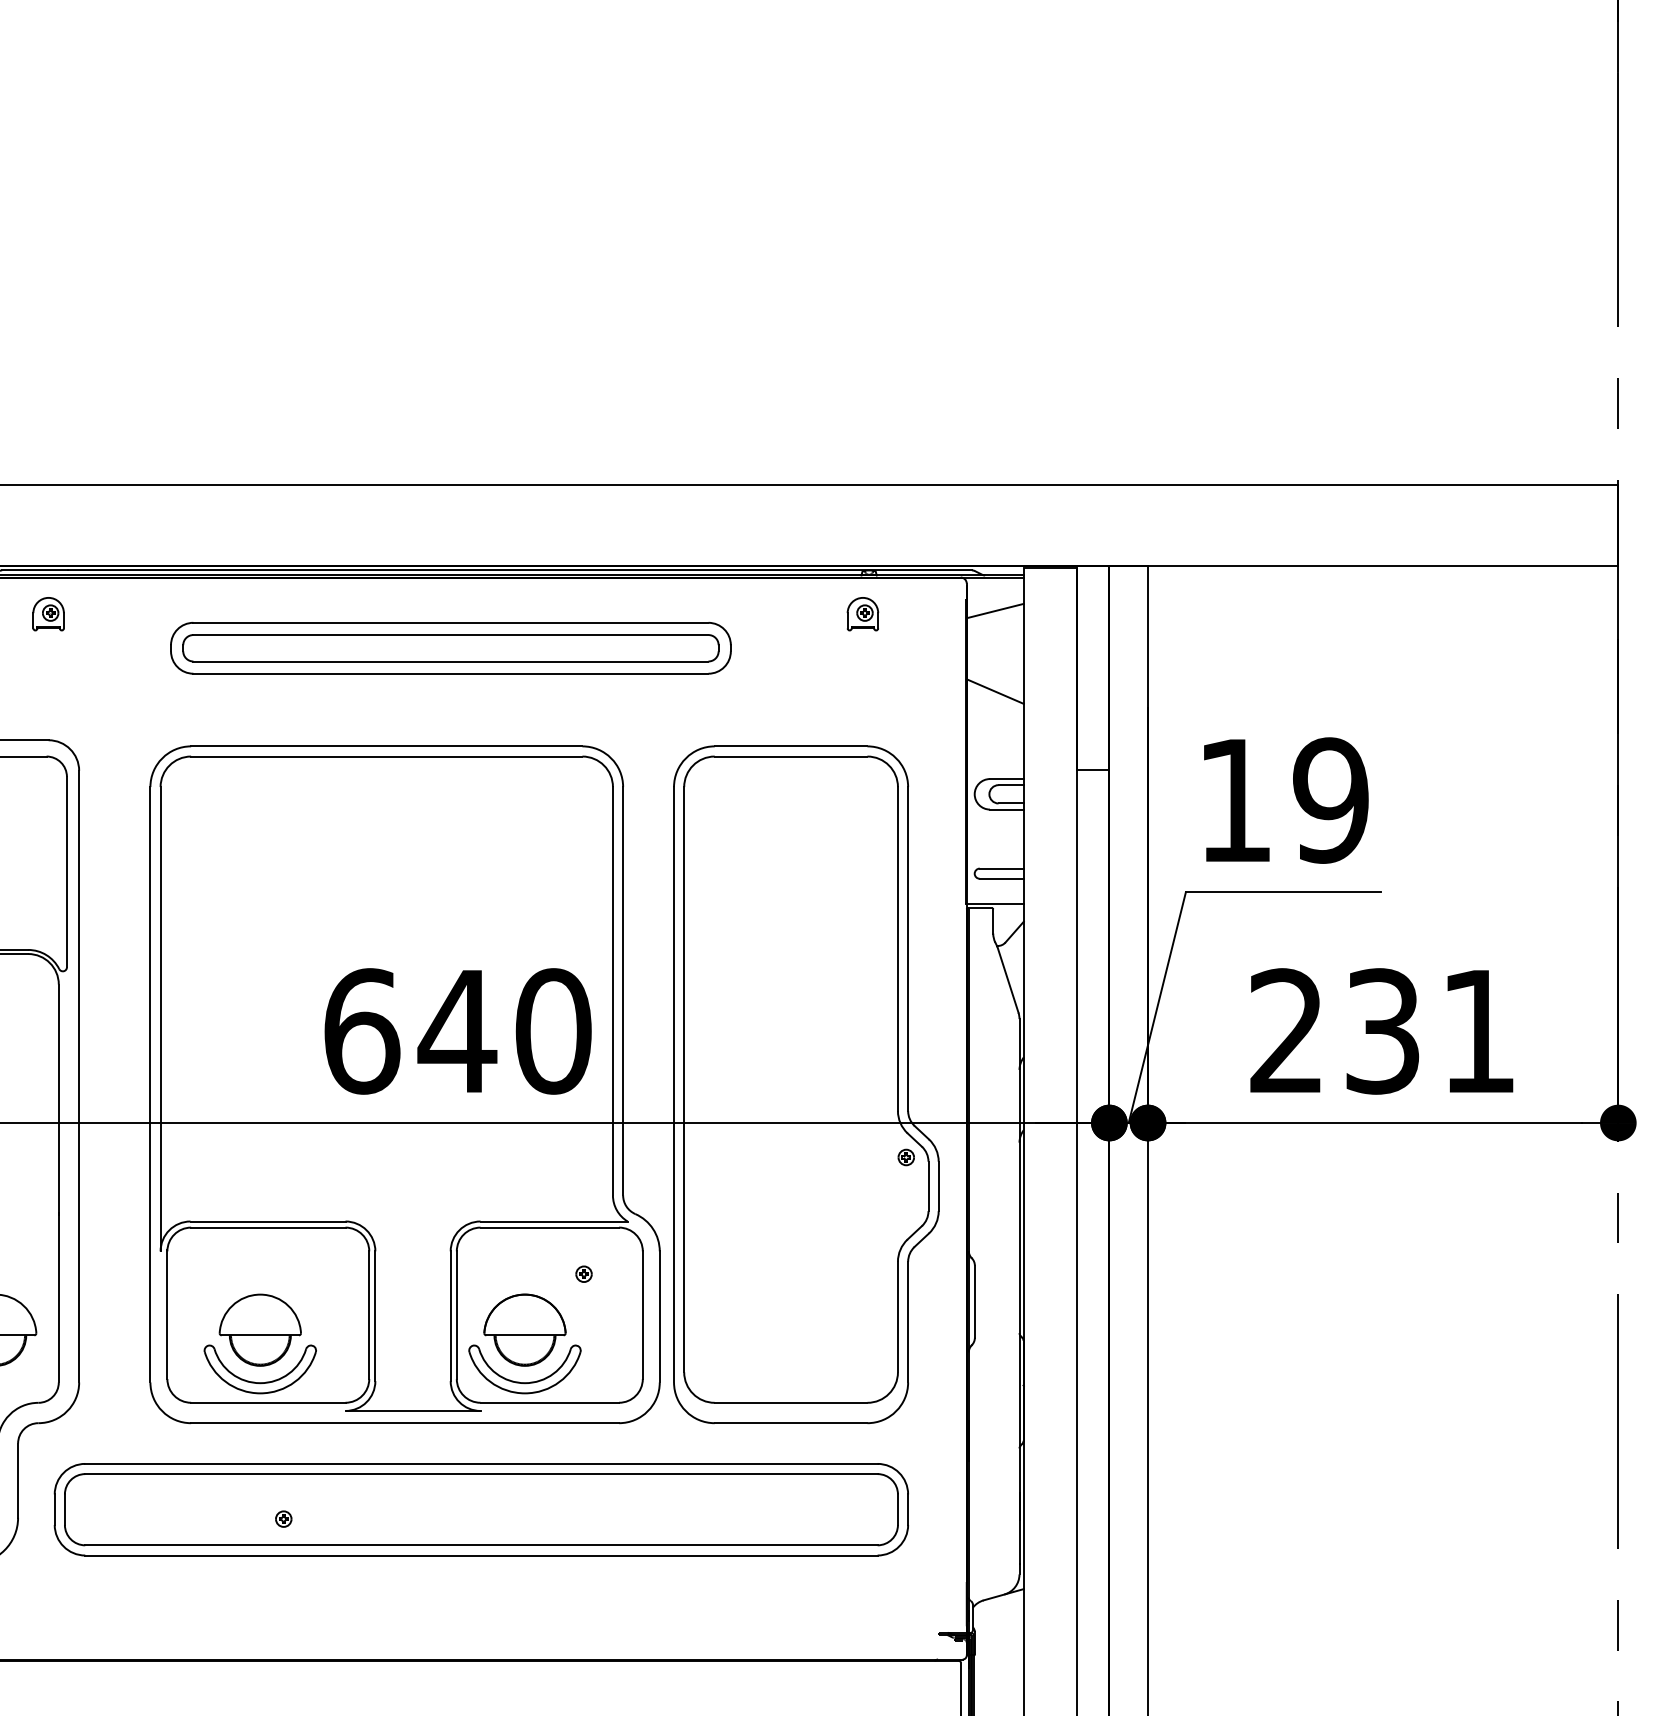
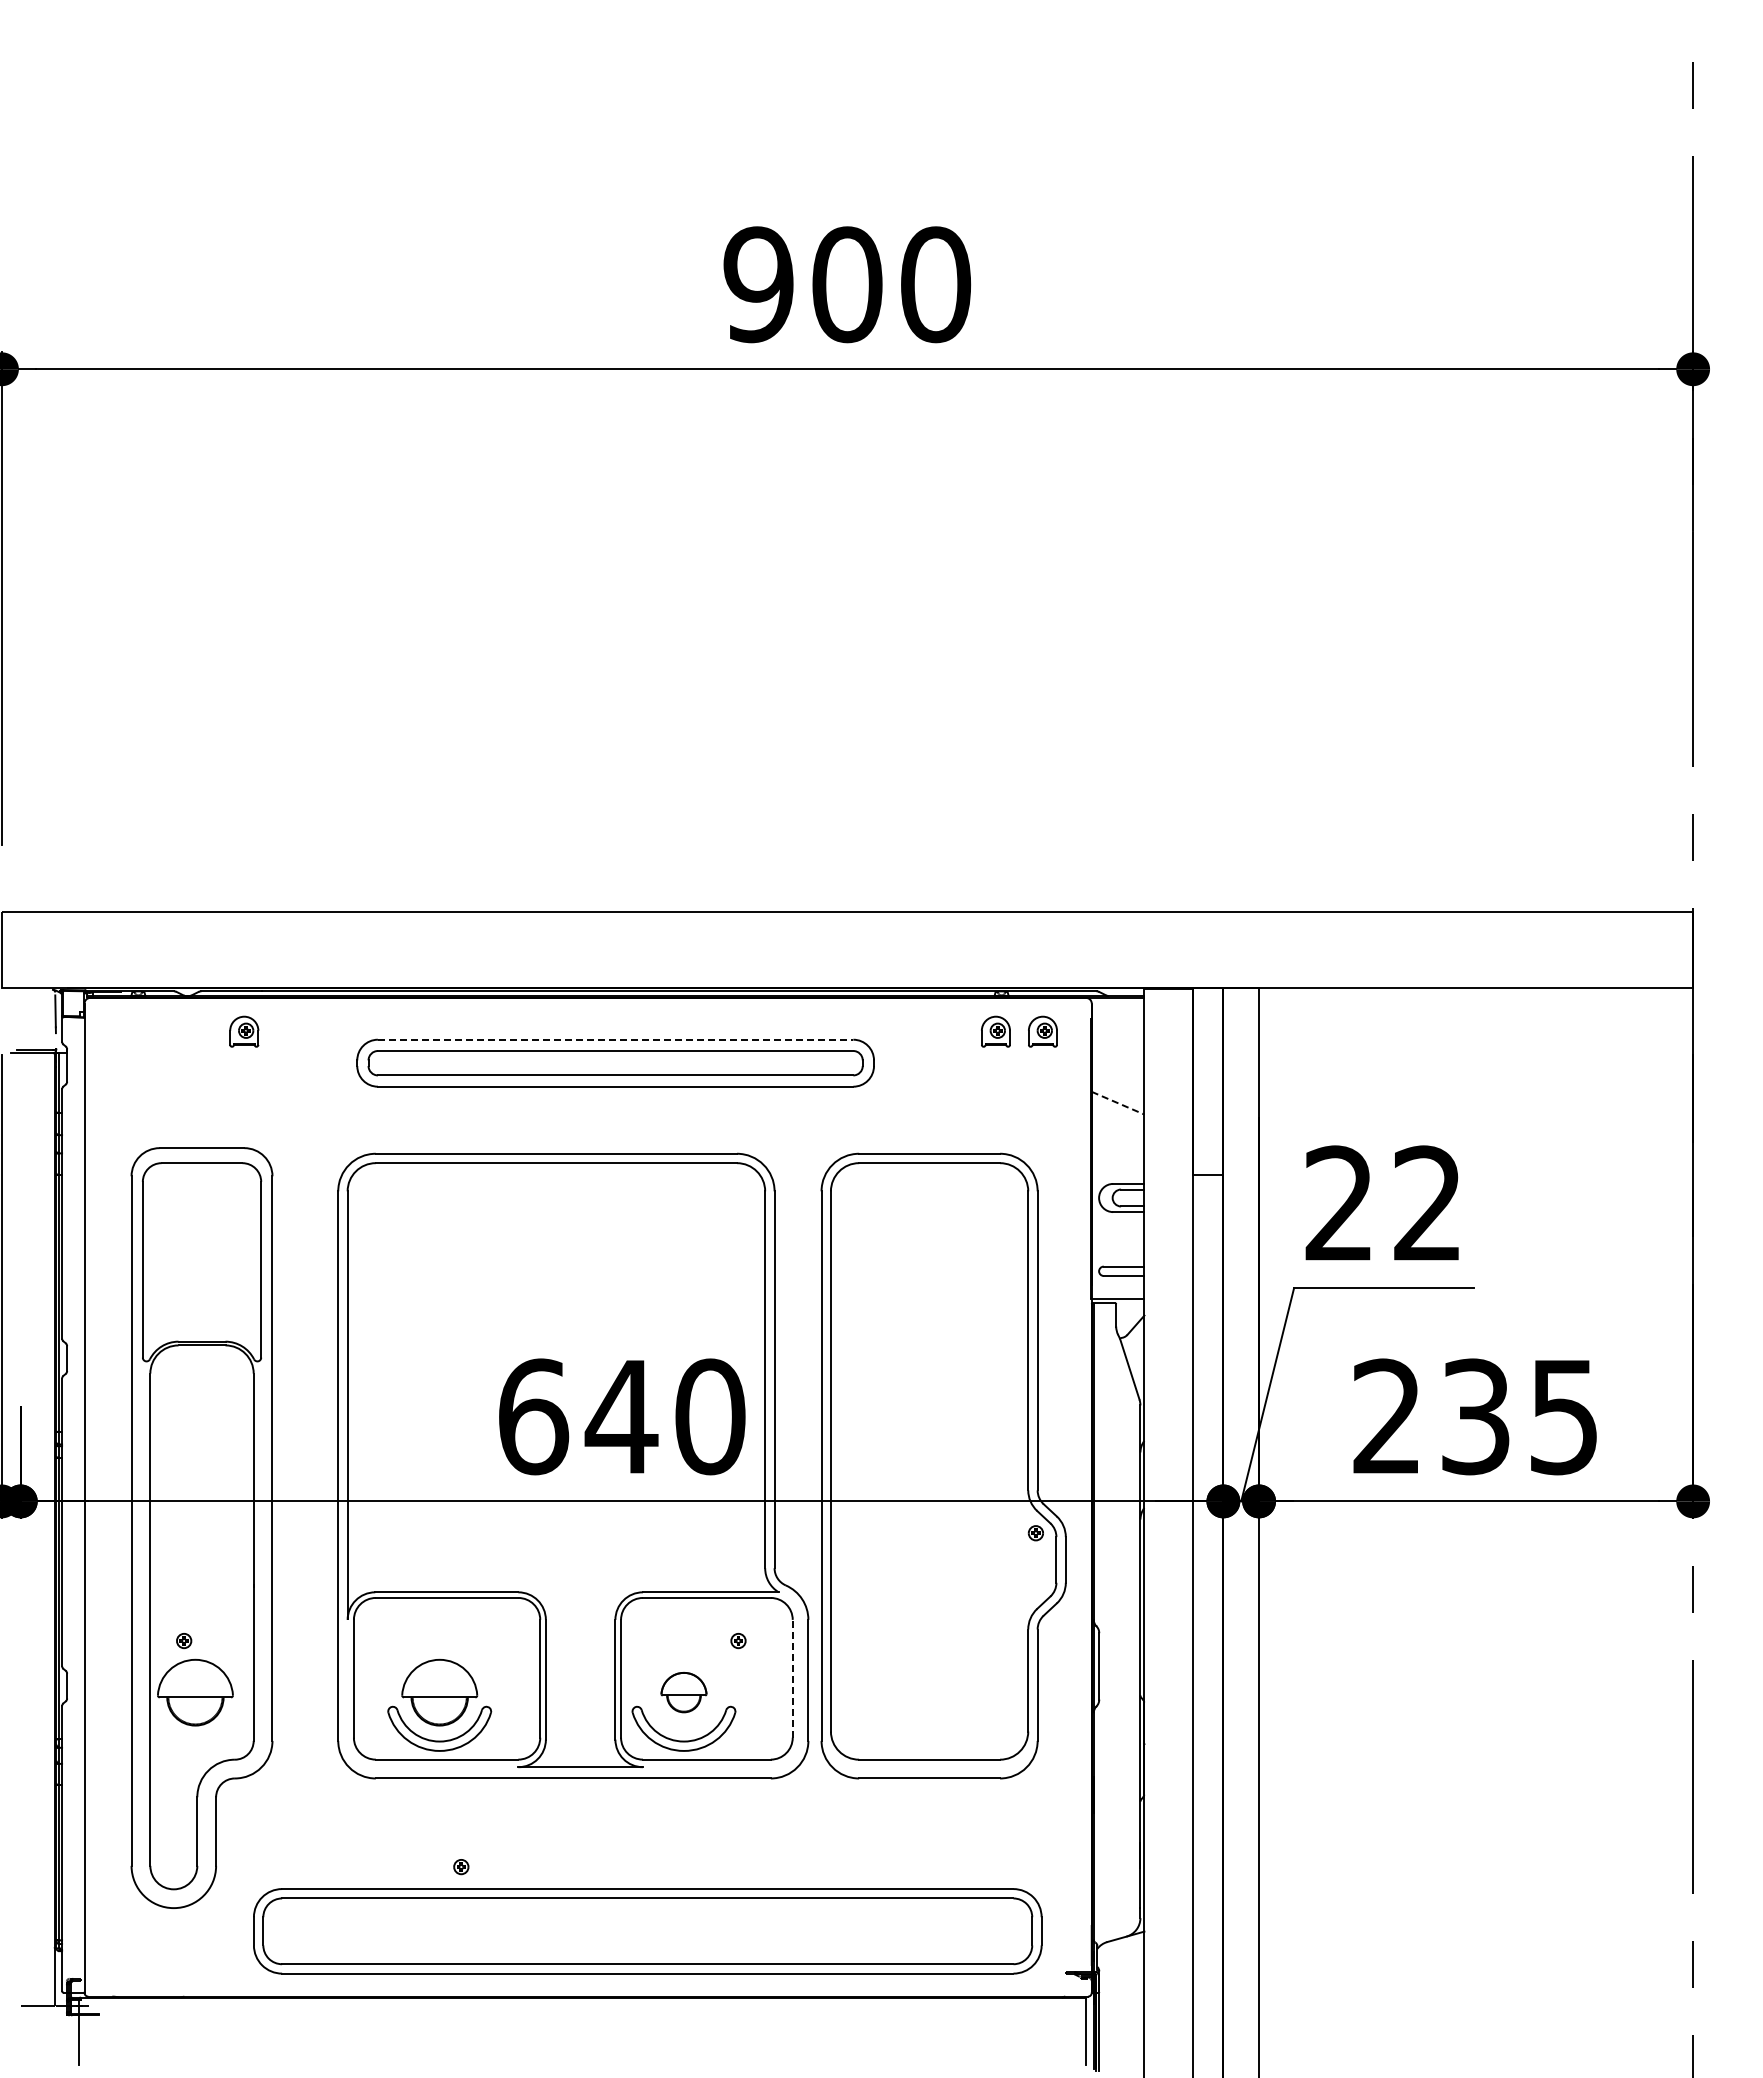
line: (994, 610) -> (1117, 1028), removed
part: (913, 613) -> (1042, 1031), added
line: (450, 622) -> (615, 1039), solid -> dashed
line: (995, 691) -> (1118, 1103), solid -> dashed
text: (1282, 800) -> (1383, 1203), 19 -> 22
text: (1477, 1032) -> (1563, 1417), 231 -> 235
line: (642, 1314) -> (792, 1678), solid -> dashed
part: (524, 1330) -> (683, 1692), size x0.6
part: (481, 1509) -> (647, 1931), moved

